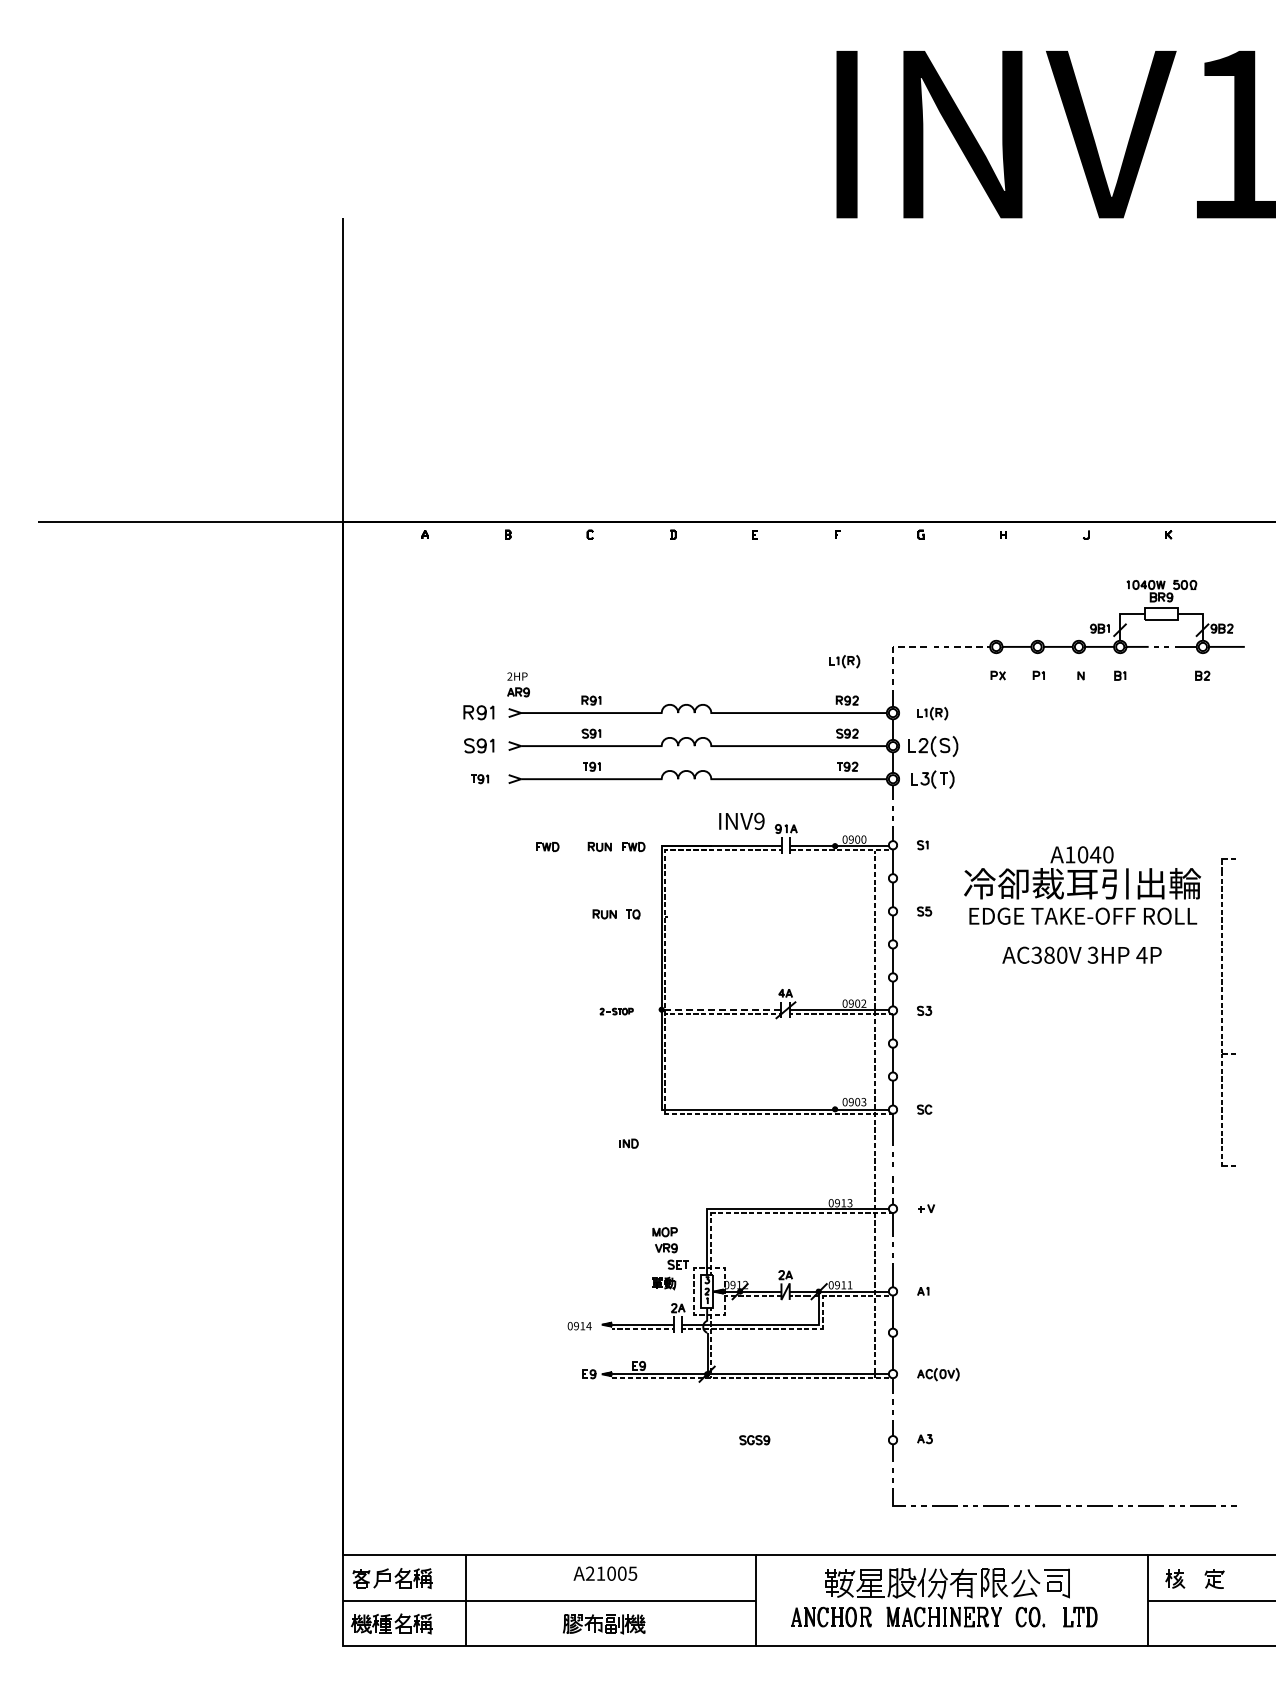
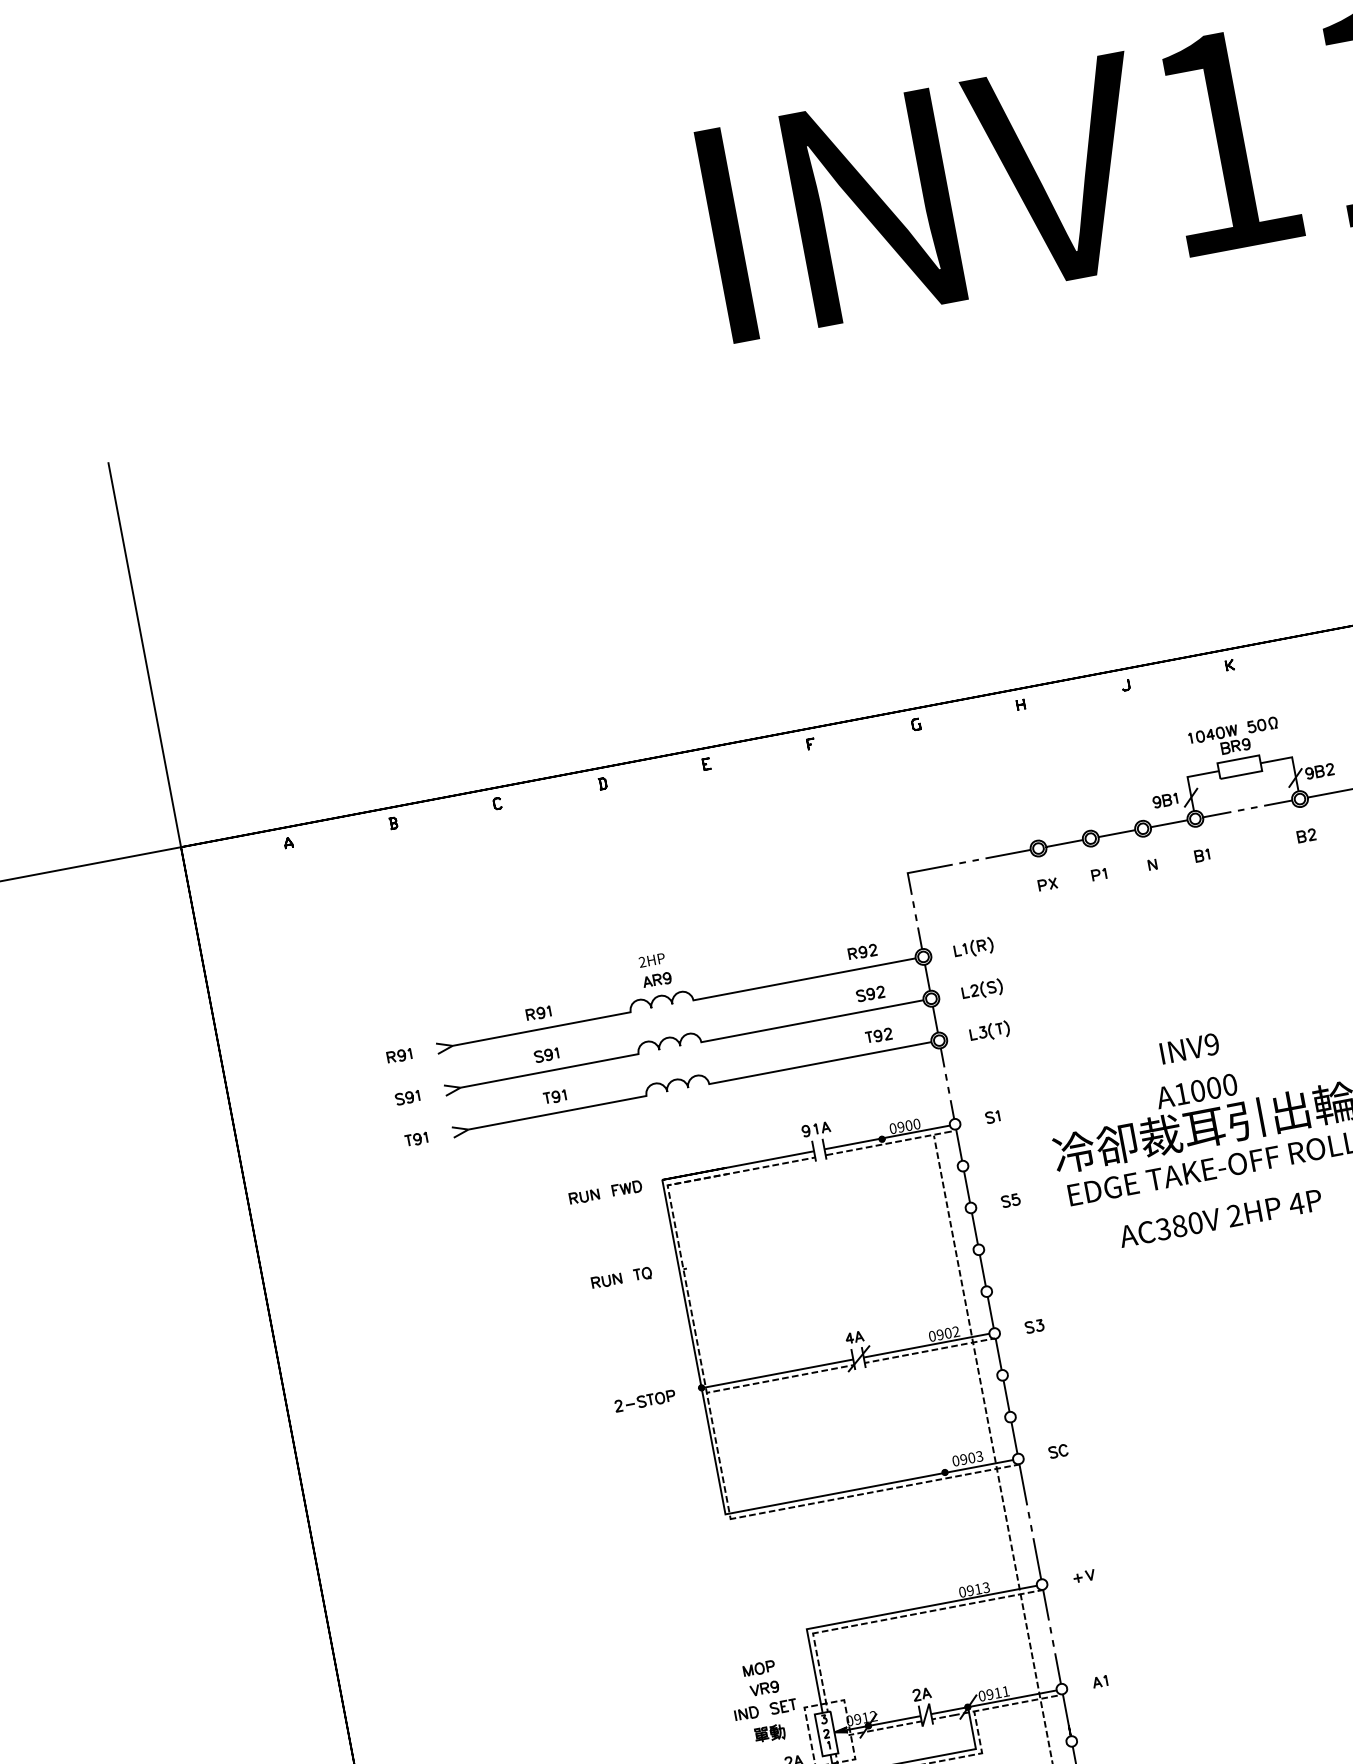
line: (901, 646) -> (918, 870), dashed -> solid
line: (972, 646) -> (1008, 853), dashed -> solid
part: (844, 661) -> (849, 903), removed
part: (518, 684) -> (655, 970), moved
part: (479, 713) -> (400, 1056), size x0.62
part: (479, 746) -> (407, 1098), size x0.62
part: (933, 746) -> (982, 989), size x0.62
part: (932, 779) -> (989, 1031), size x0.71
text: (741, 820) -> (1189, 1047), moved
part: (547, 846) -> (518, 1208), removed
text: (1095, 854) -> (1213, 1087), A1040 -> A1000
text: (1092, 955) -> (1234, 1216), 3HP -> 2HP
line: (721, 1009) -> (777, 1373), dashed -> solid
part: (616, 1011) -> (644, 1400), size x1.43
part: (628, 1143) -> (745, 1713), moved
line: (893, 1187) -> (1037, 1557), dashed -> solid

